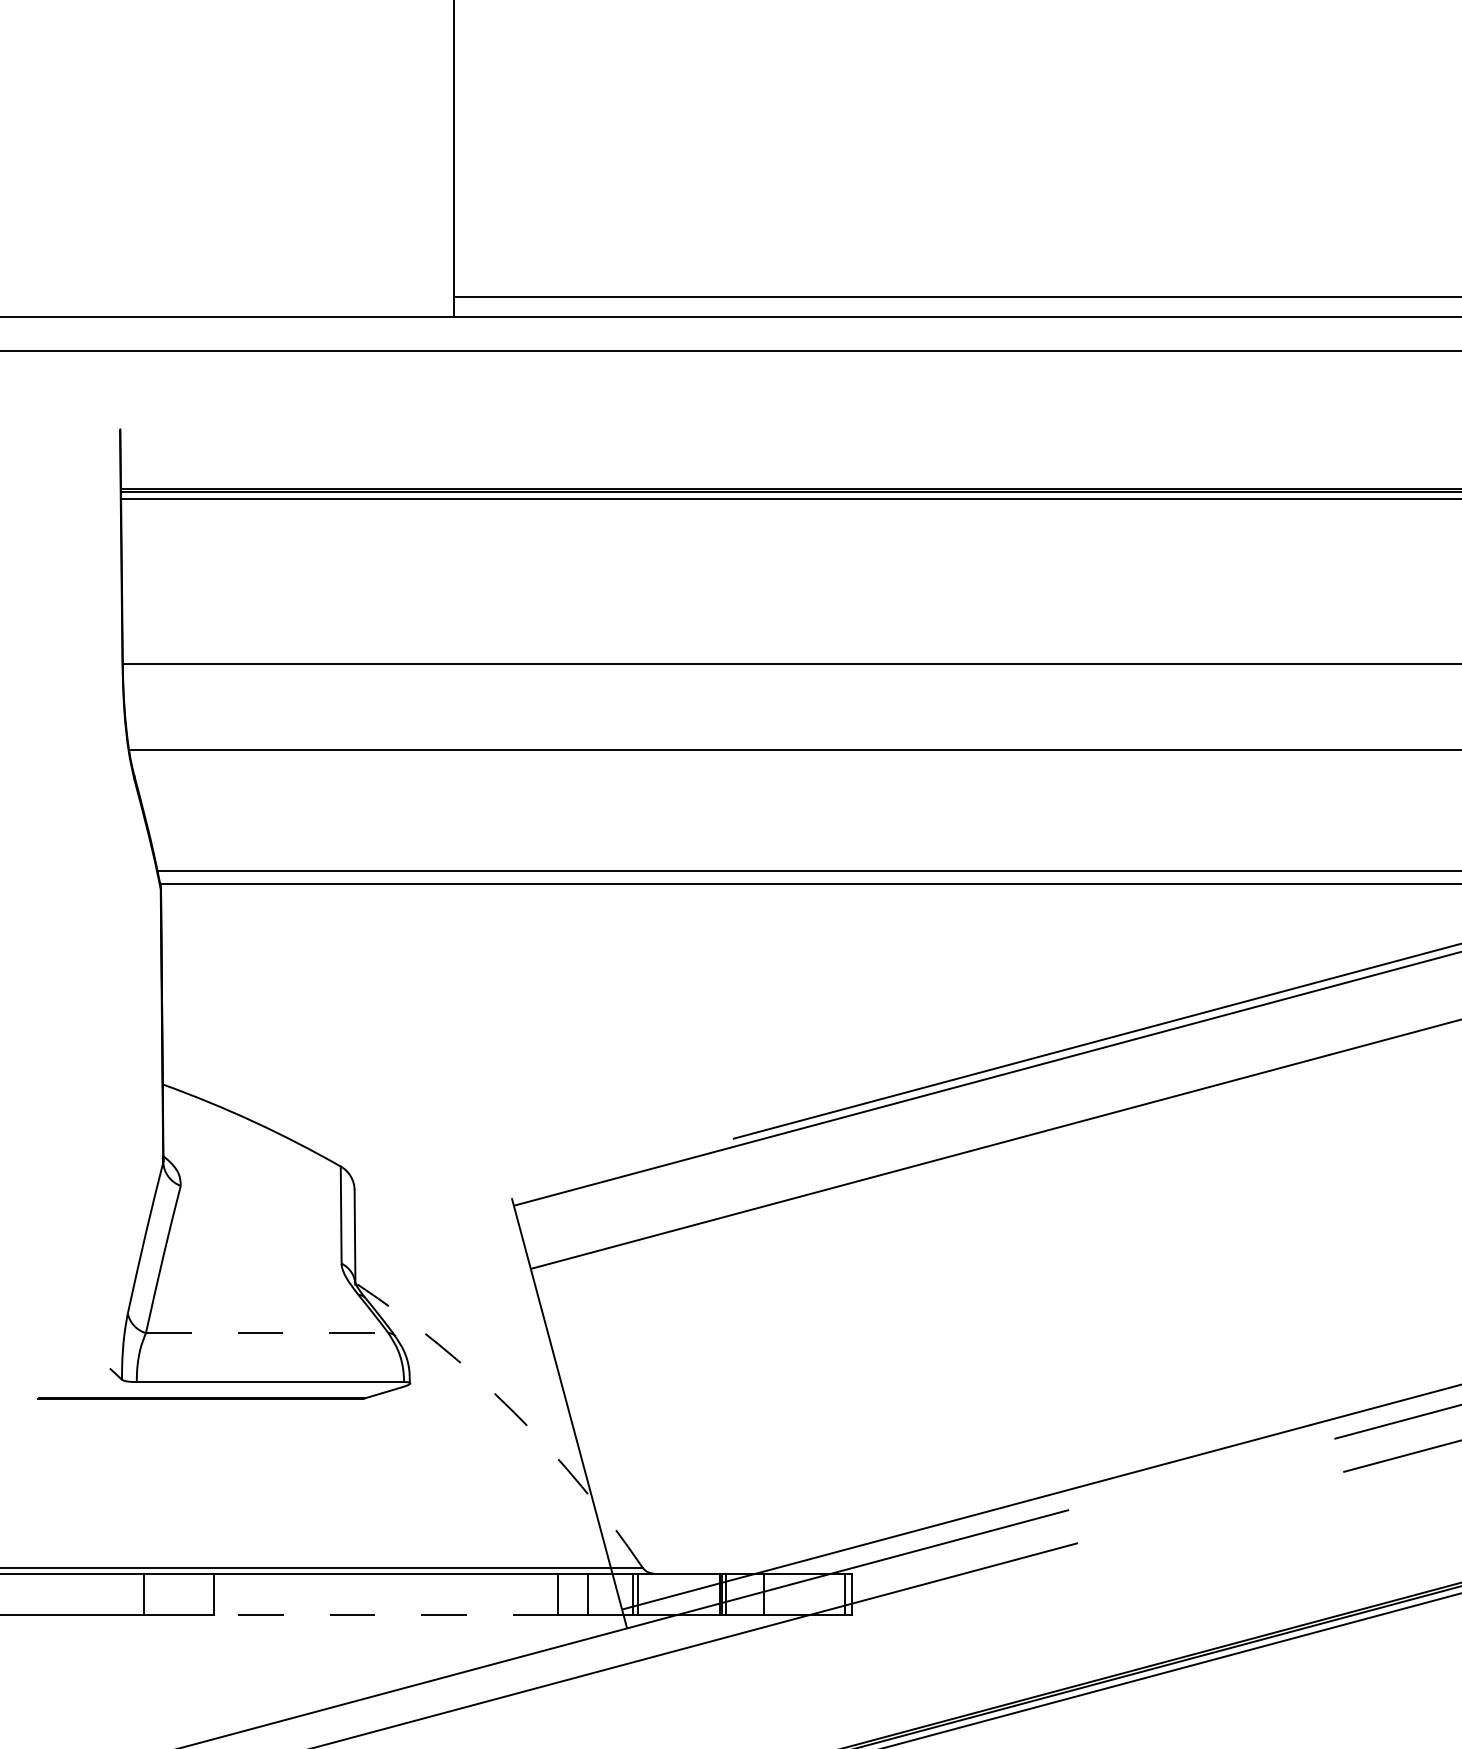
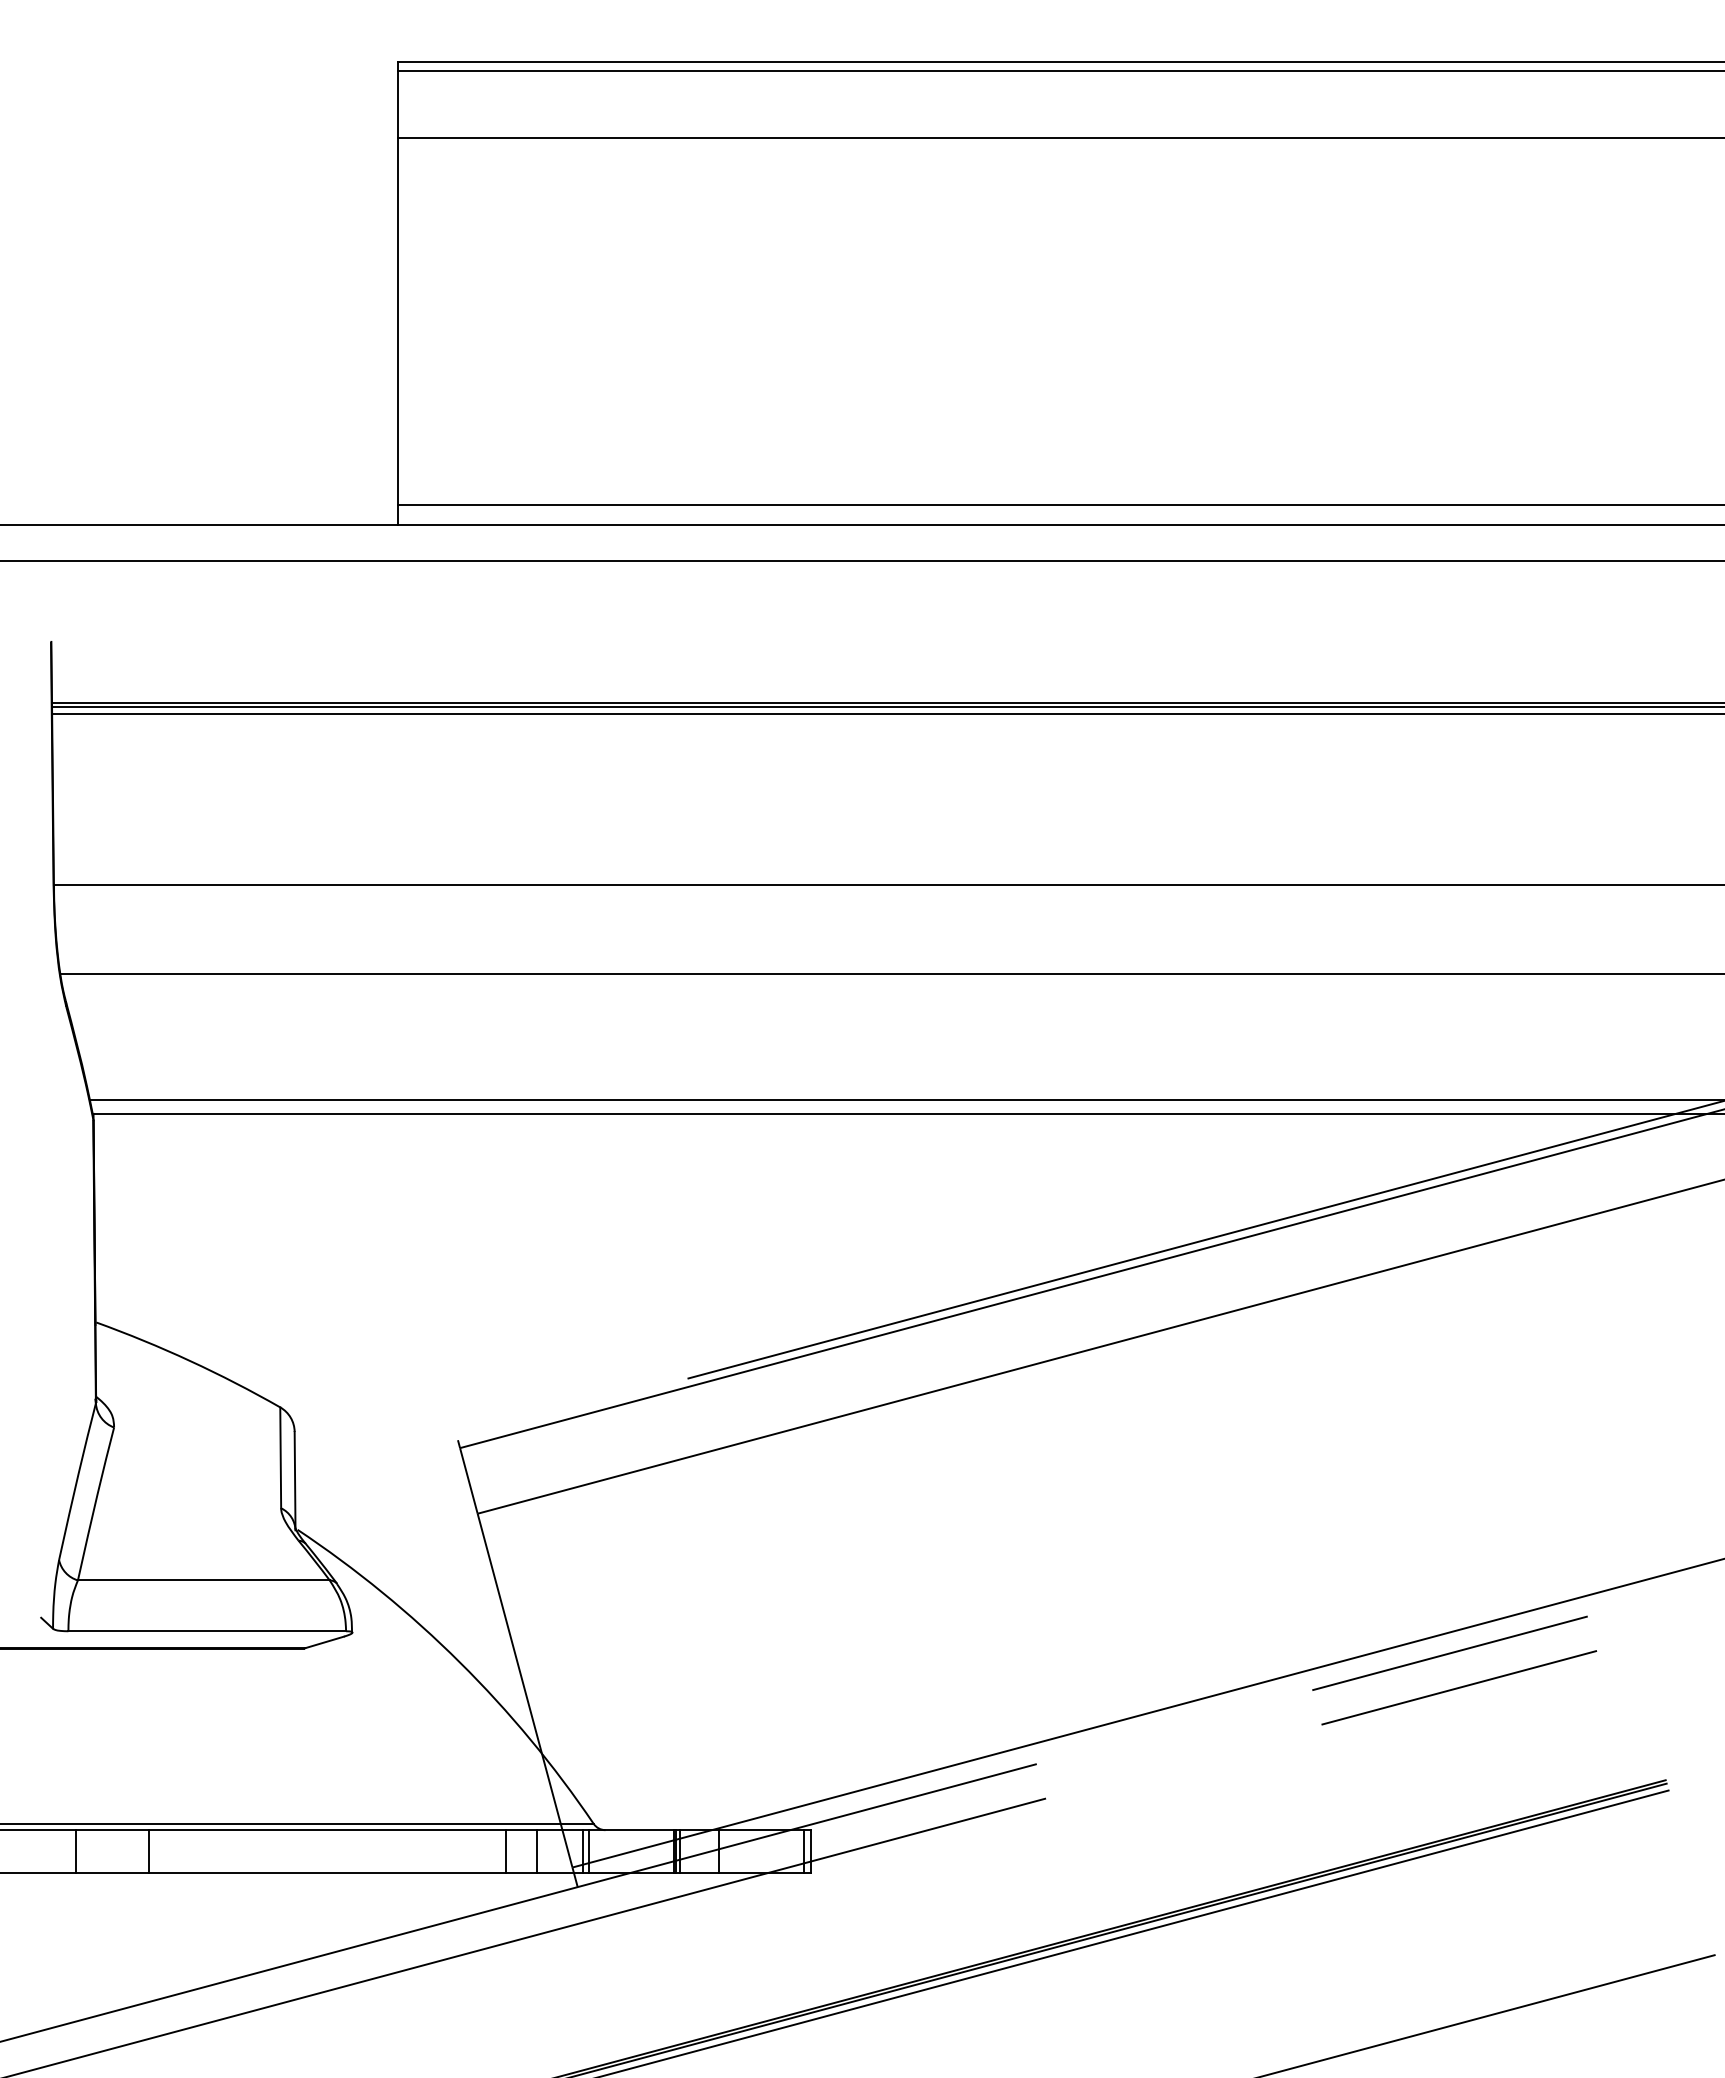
line: (266, 1333) -> (203, 1580), dashed -> solid
arc: (513, 1412) -> (459, 1662), dashed -> solid
line: (386, 1614) -> (327, 1872), dashed -> solid

